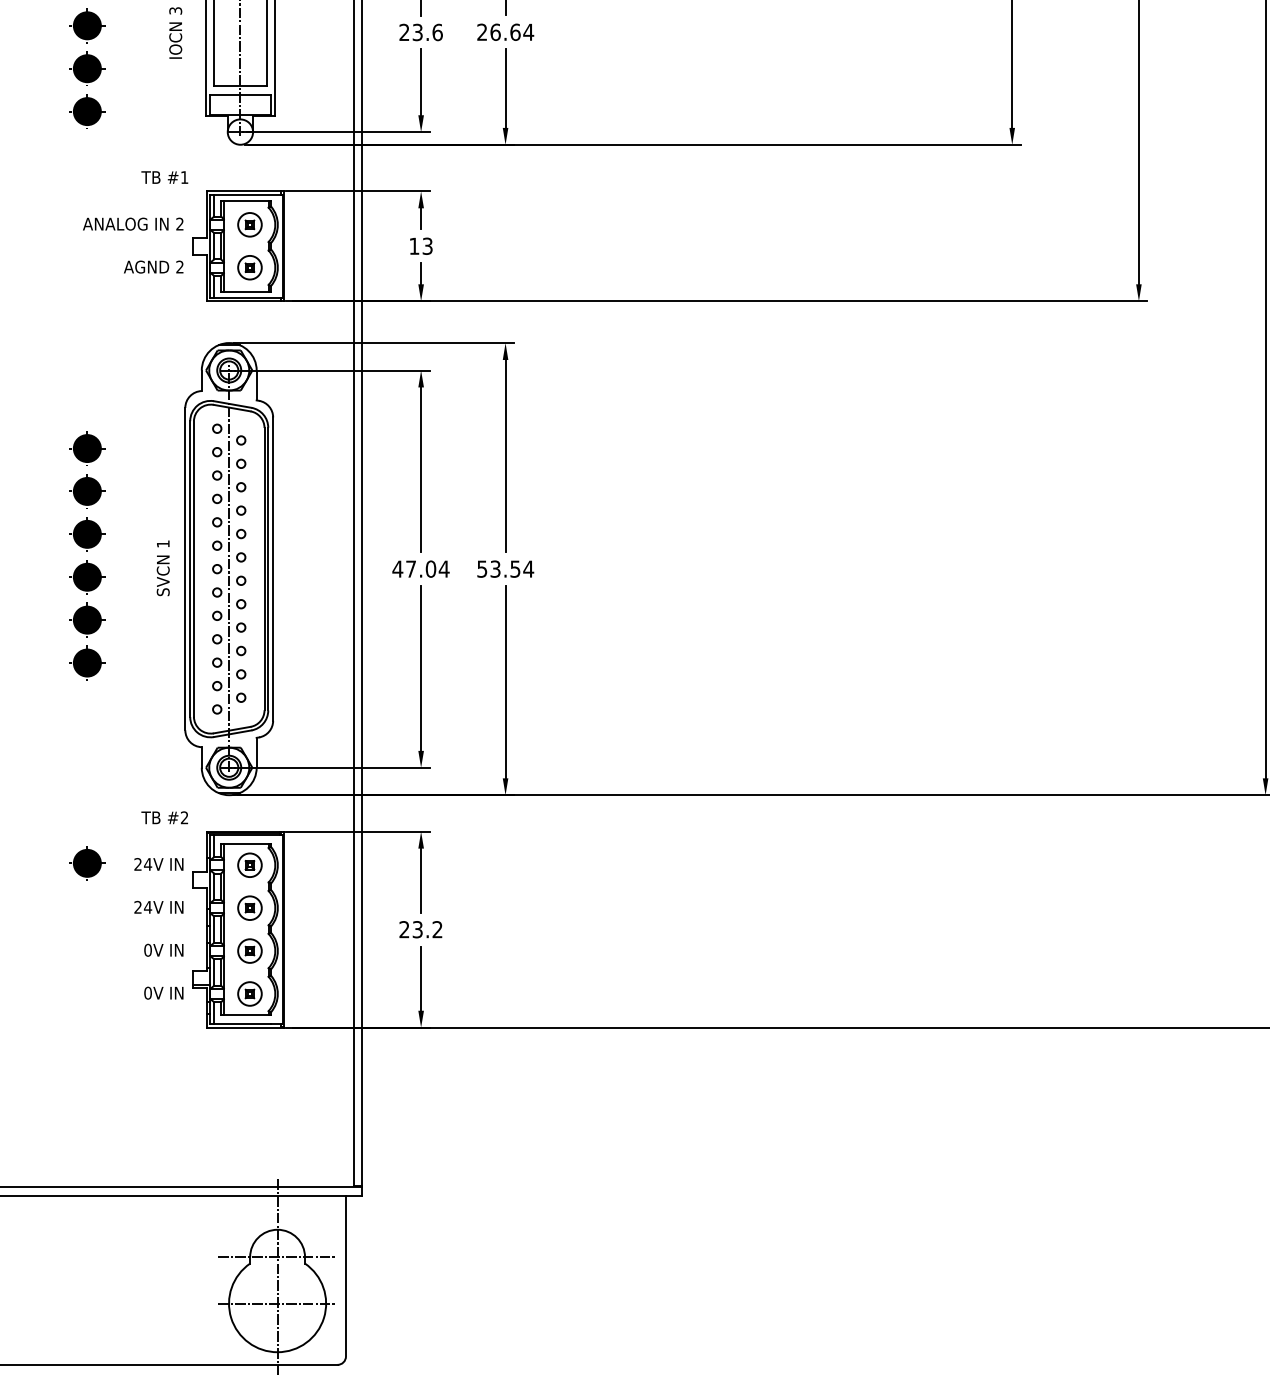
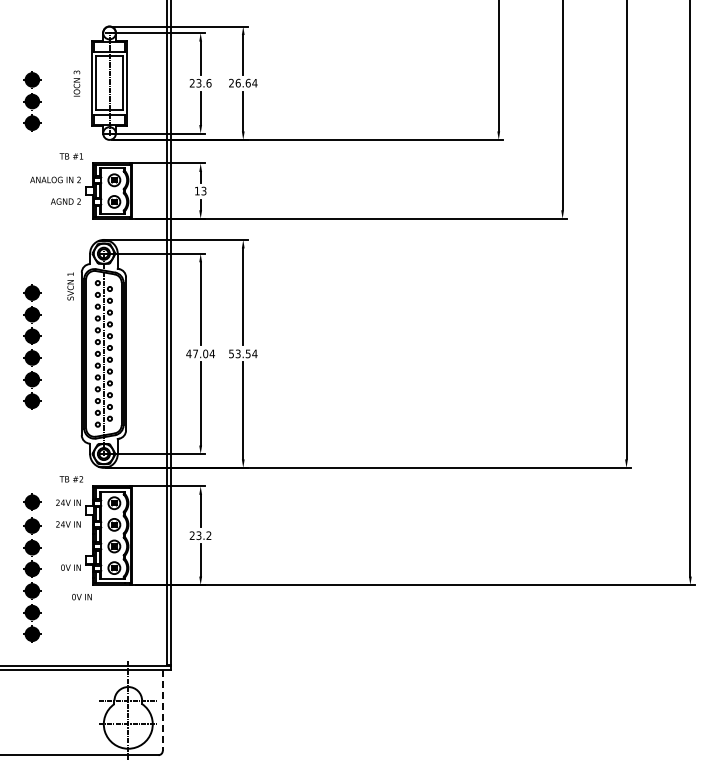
text: (162, 568) -> (70, 286), moved
text: (162, 951) -> (81, 597), moved
part: (87, 1016) -> (32, 579), added
line: (345, 1276) -> (162, 710), solid -> dashed

